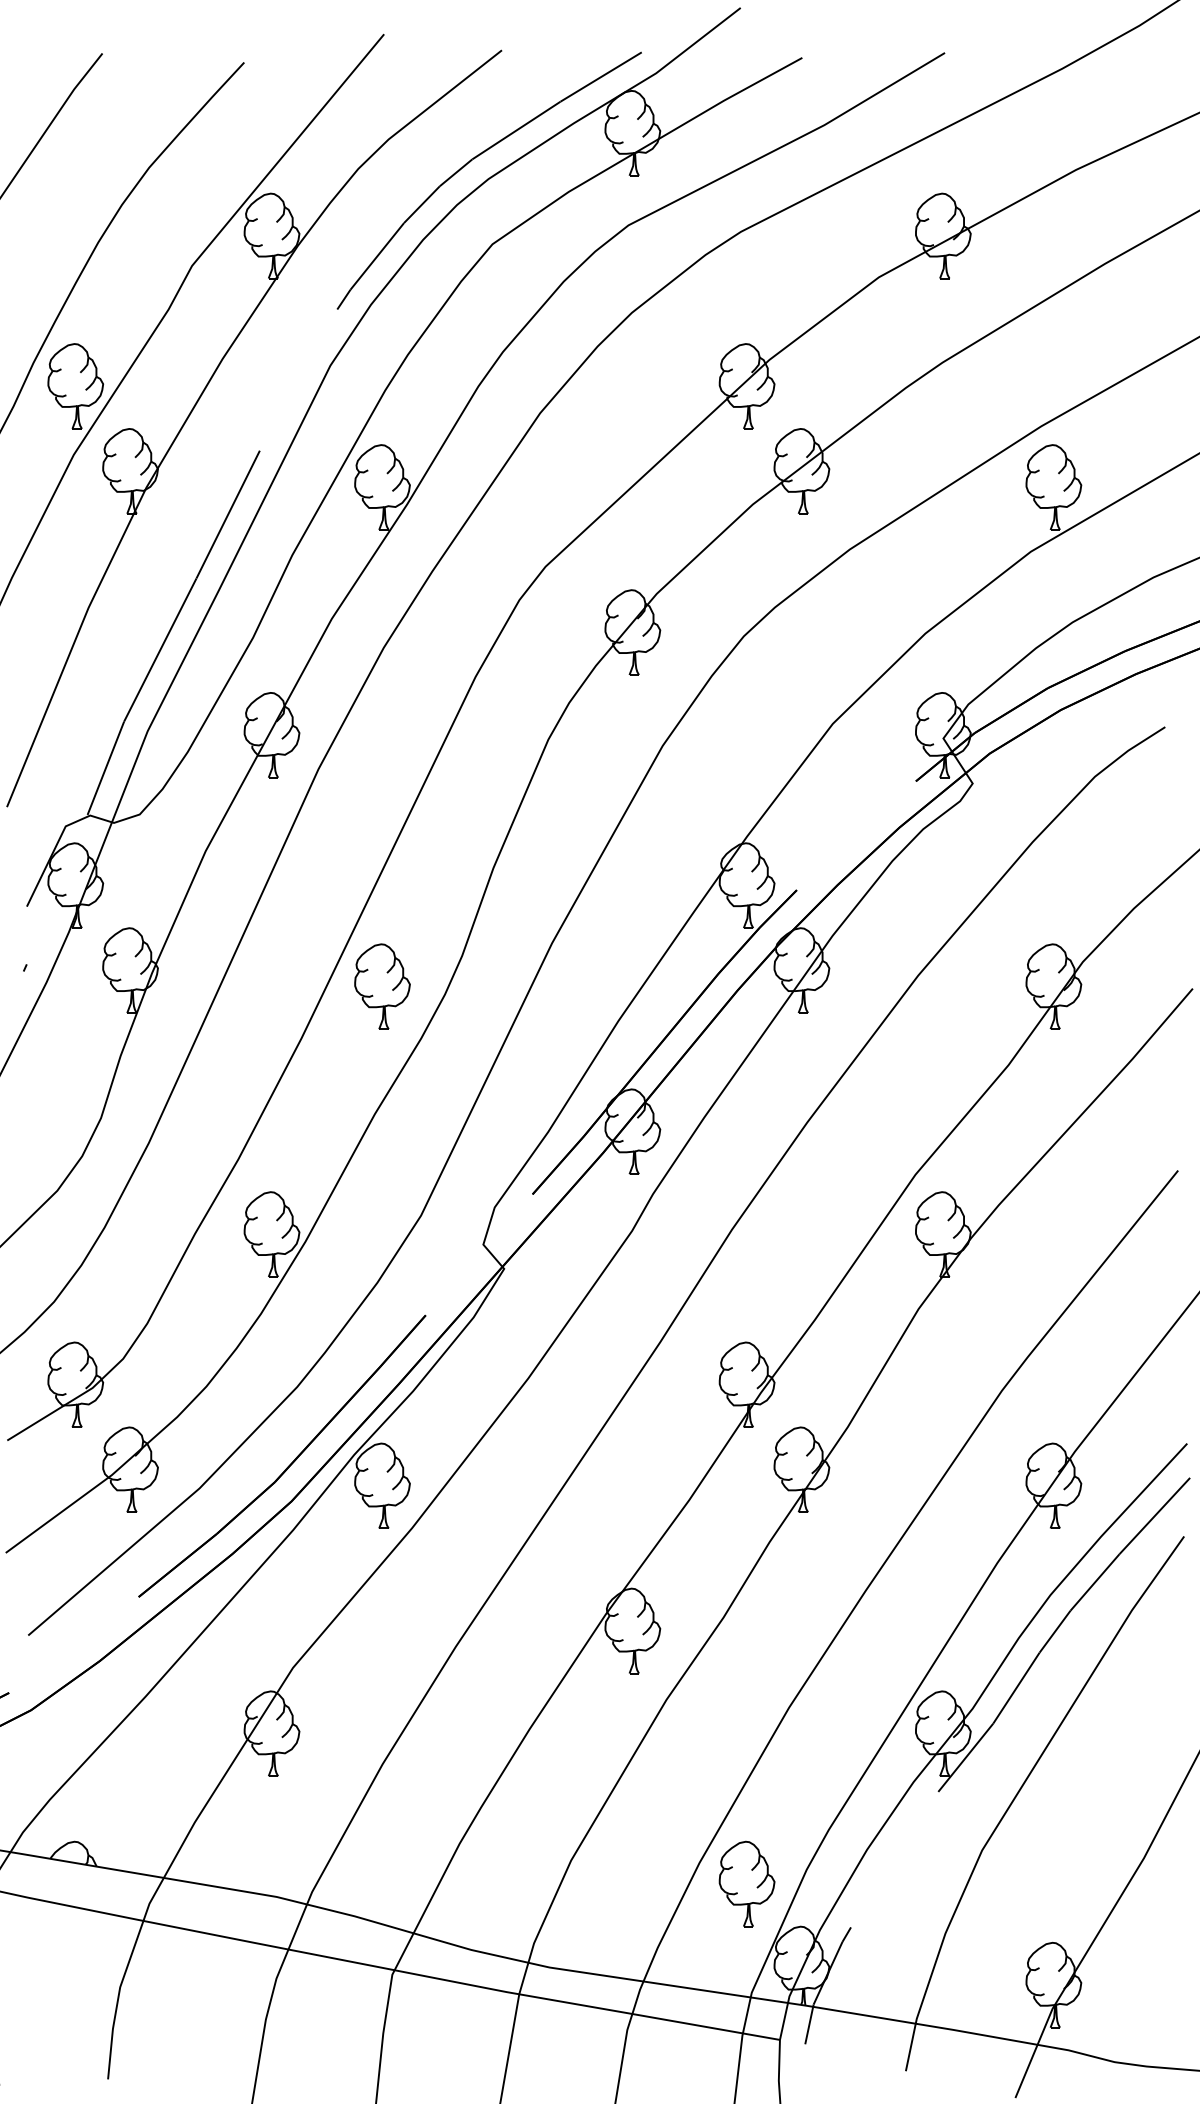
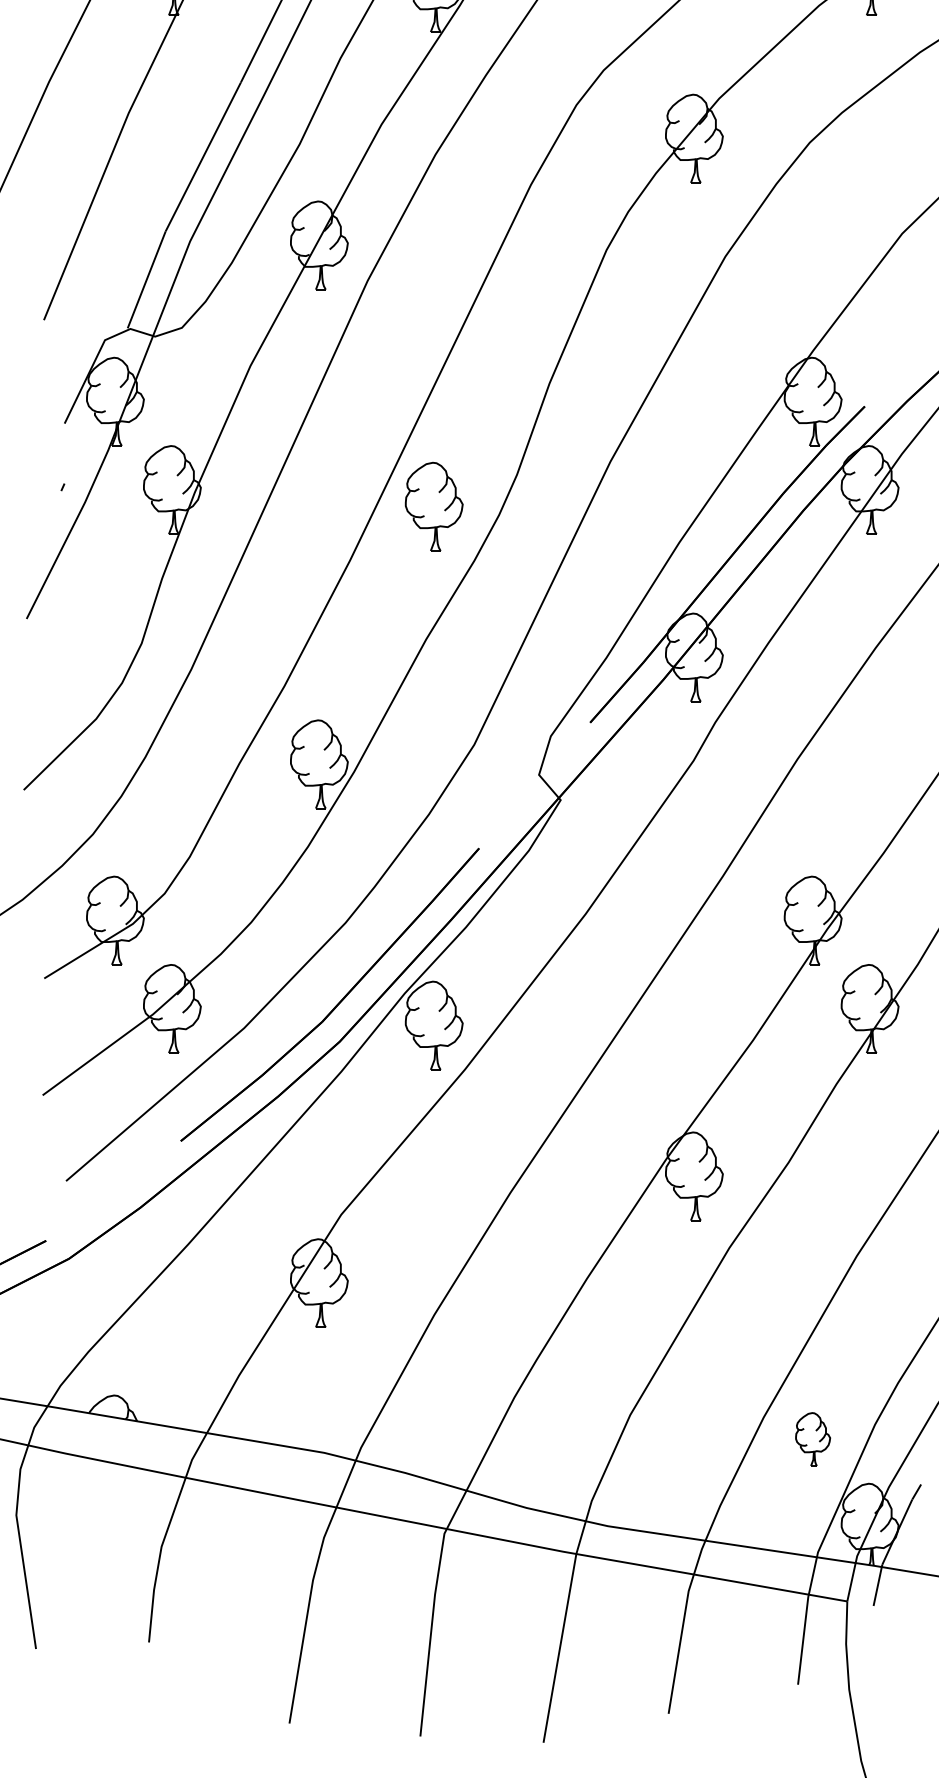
part: (746, 1883) -> (812, 1438), size x0.6

